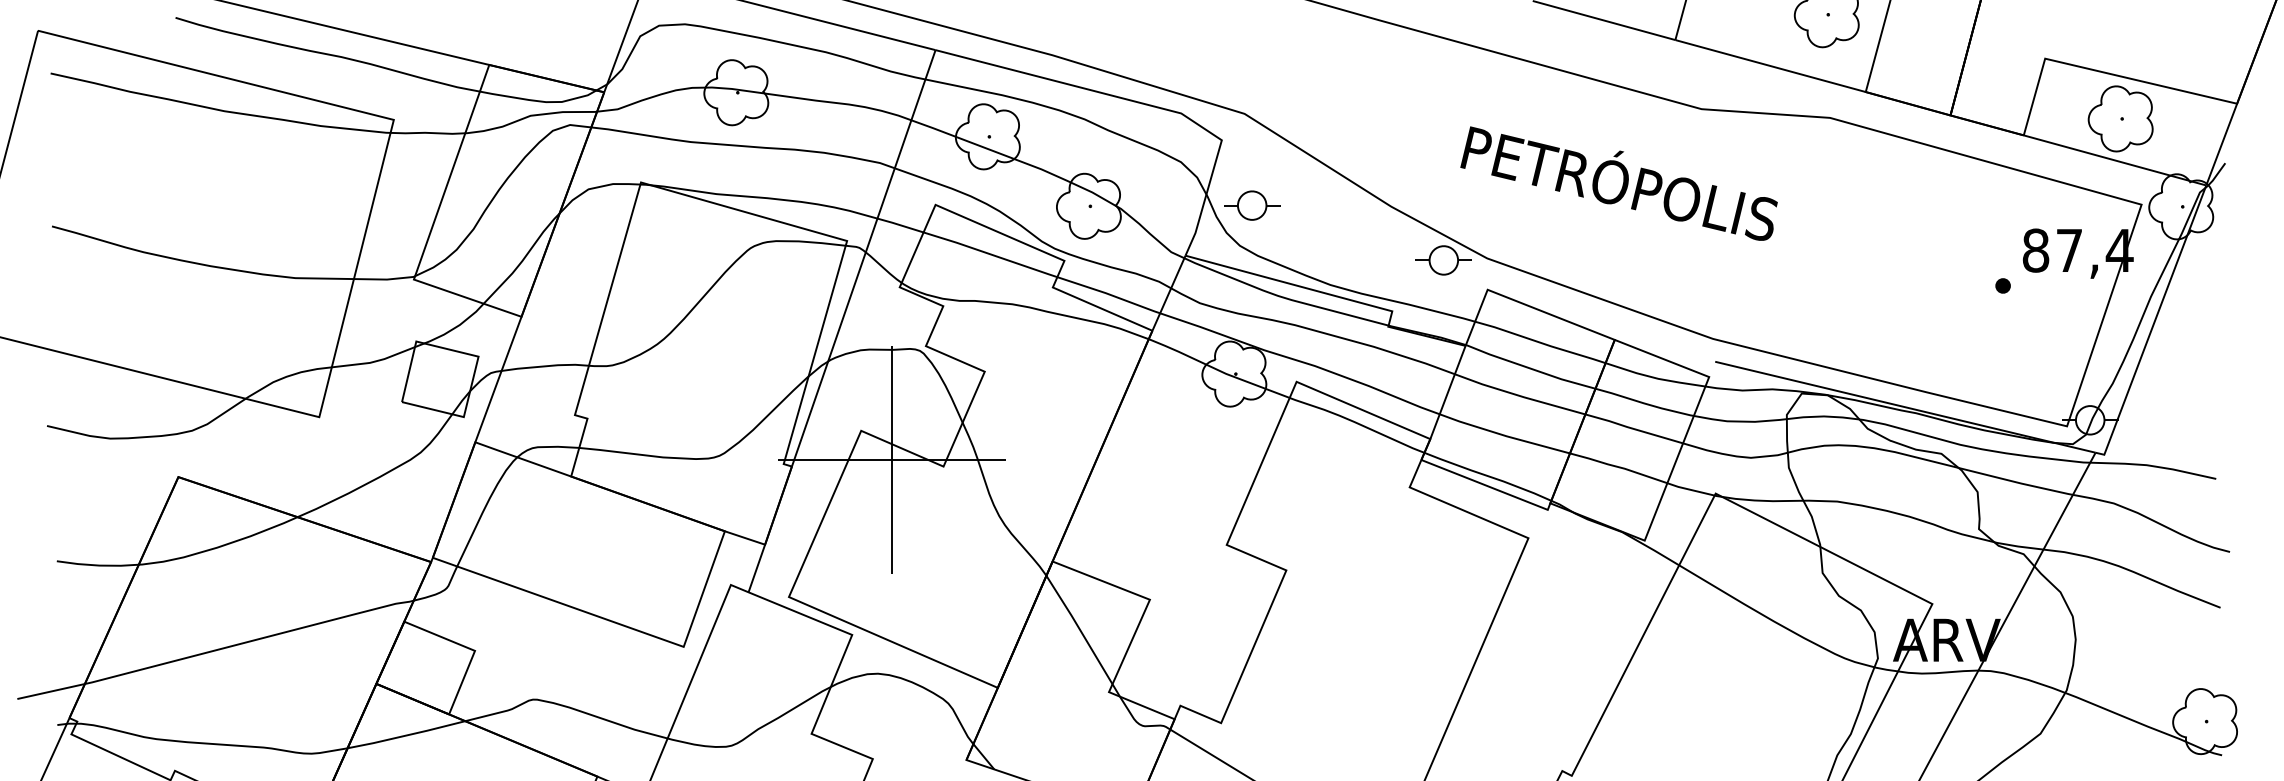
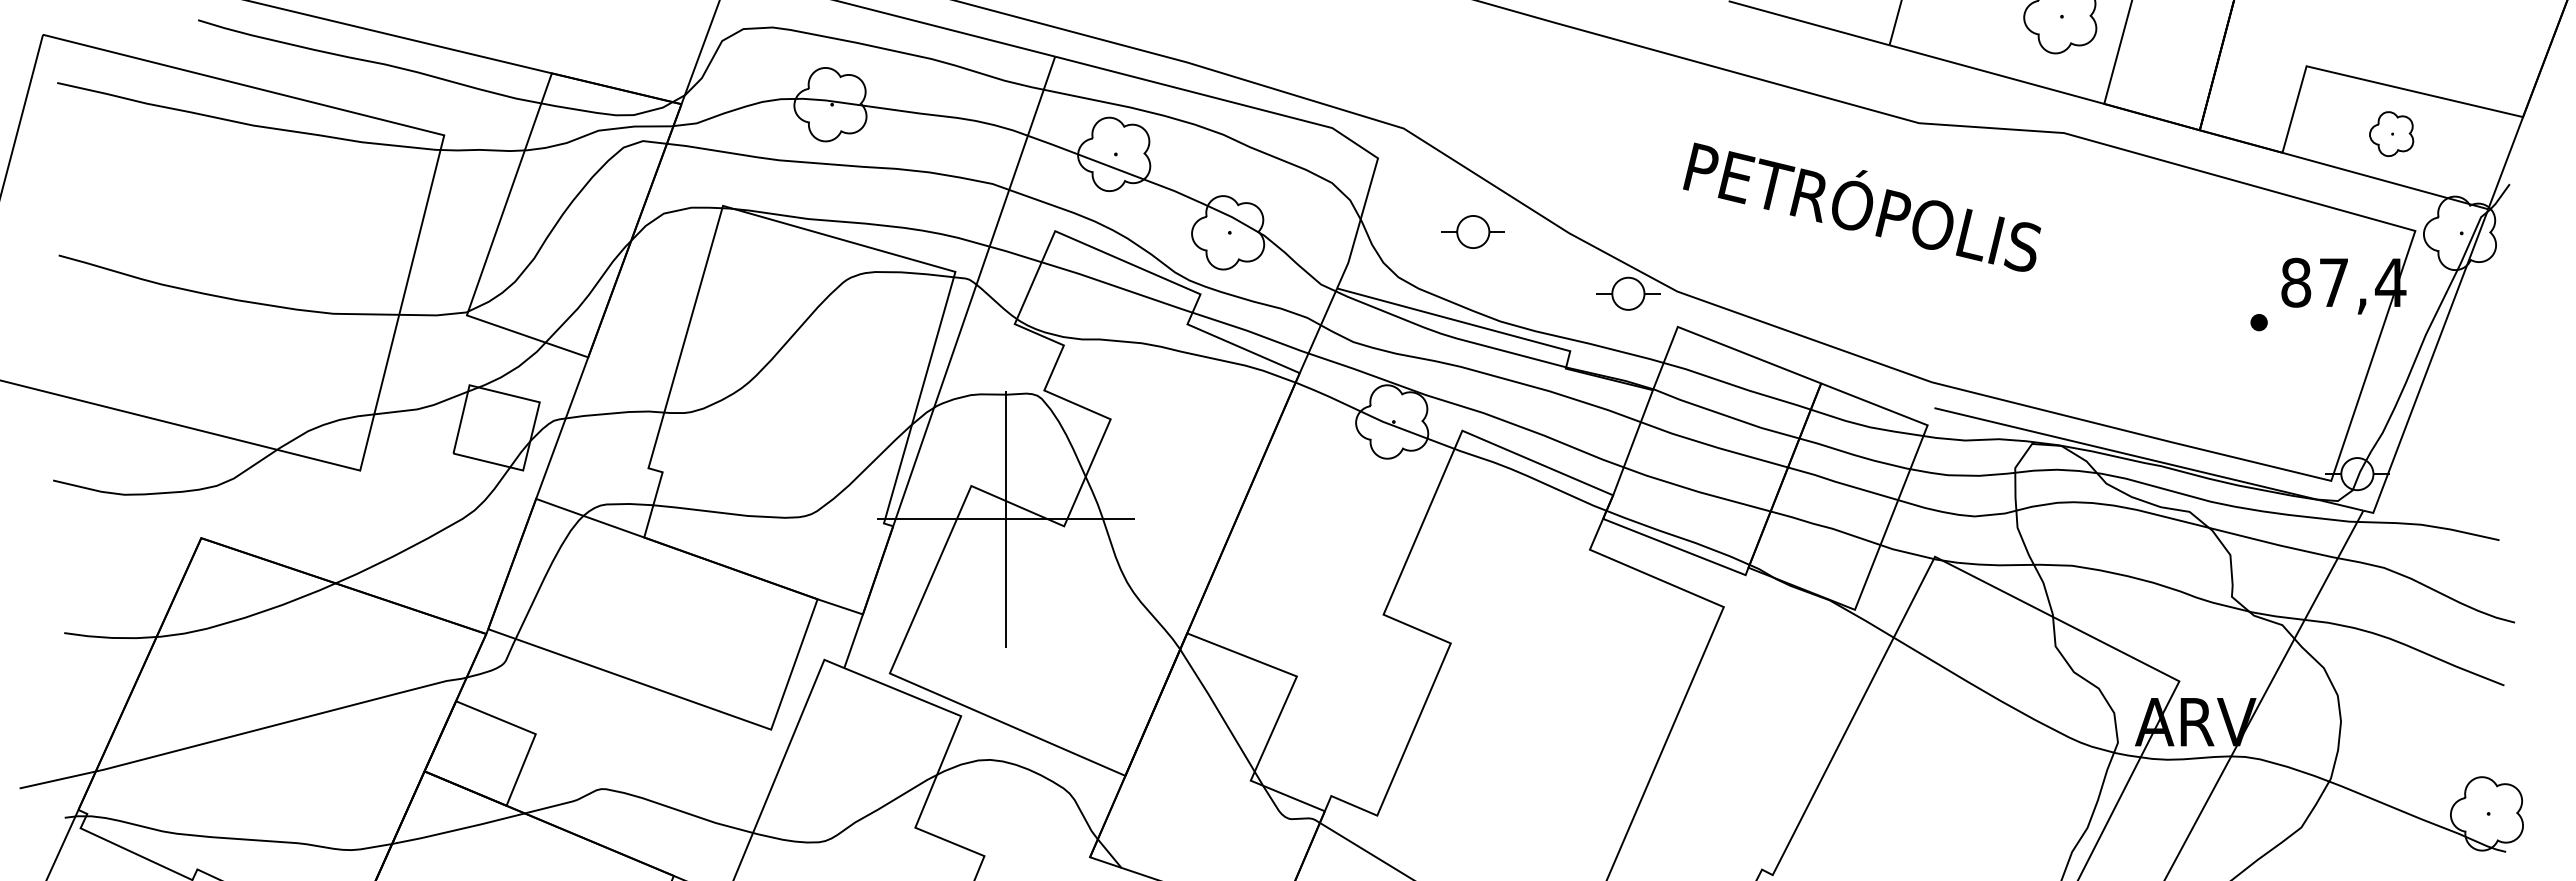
part: (2120, 118) -> (2391, 133), size x0.6
text: (1619, 183) -> (1862, 206), moved
part: (1251, 205) -> (1472, 231), moved

